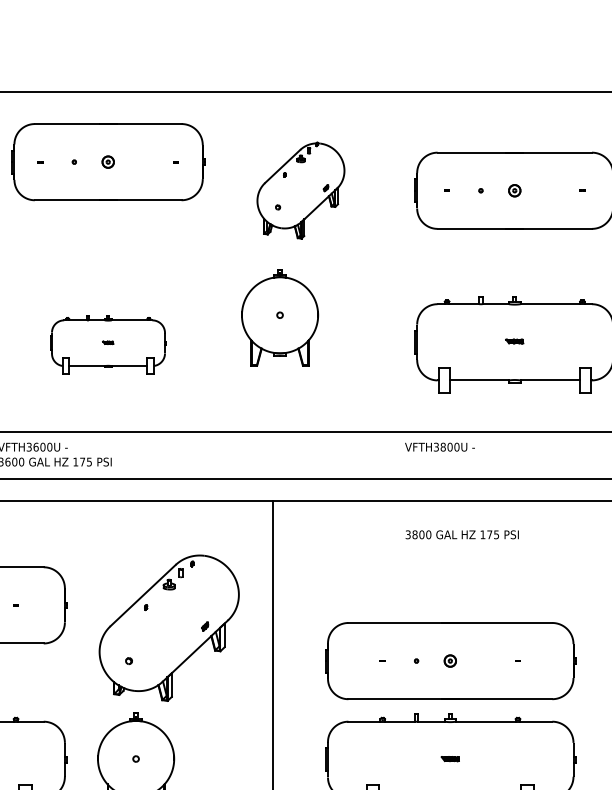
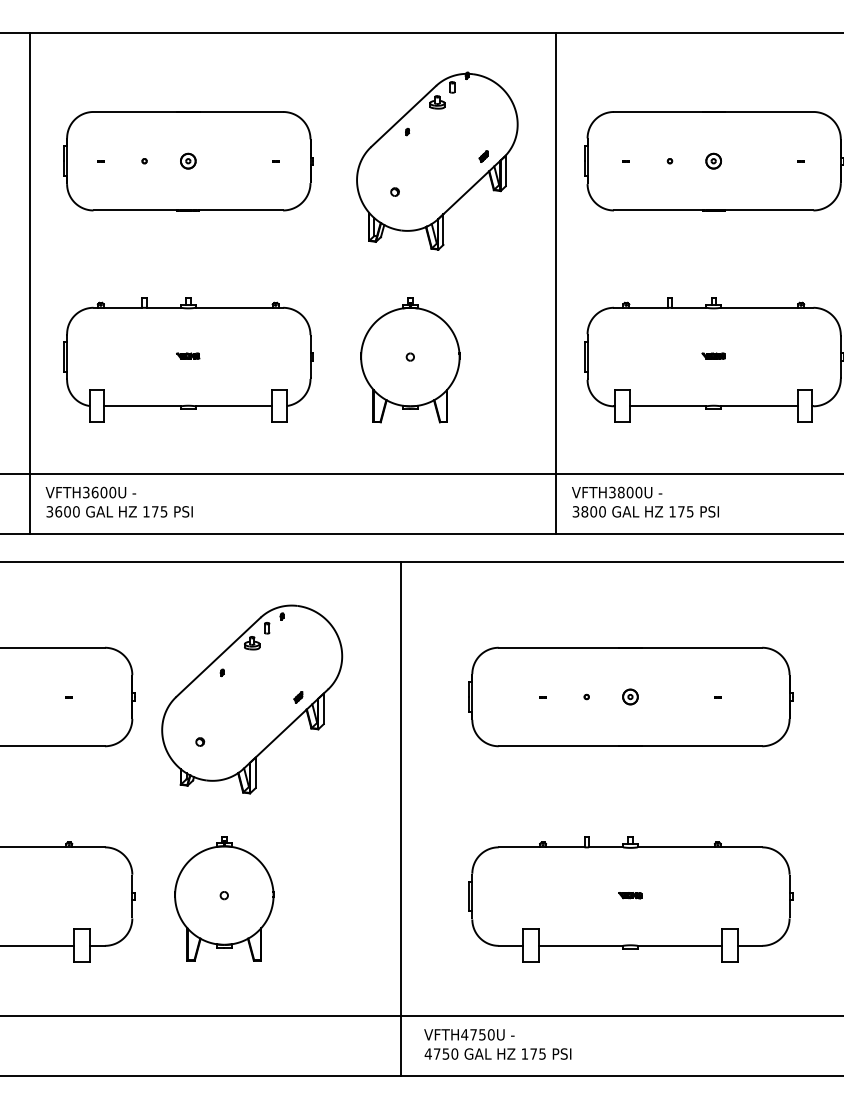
part: (108, 162) -> (188, 161), moved
part: (301, 190) -> (437, 160), size x1.43
line: (392, 285) -> (555, 283), added
part: (280, 317) -> (410, 360), moved
part: (108, 344) -> (188, 359), size x1.67
text: (461, 534) -> (645, 511), moved
part: (169, 628) -> (252, 699), moved
part: (450, 660) -> (630, 696), moved

